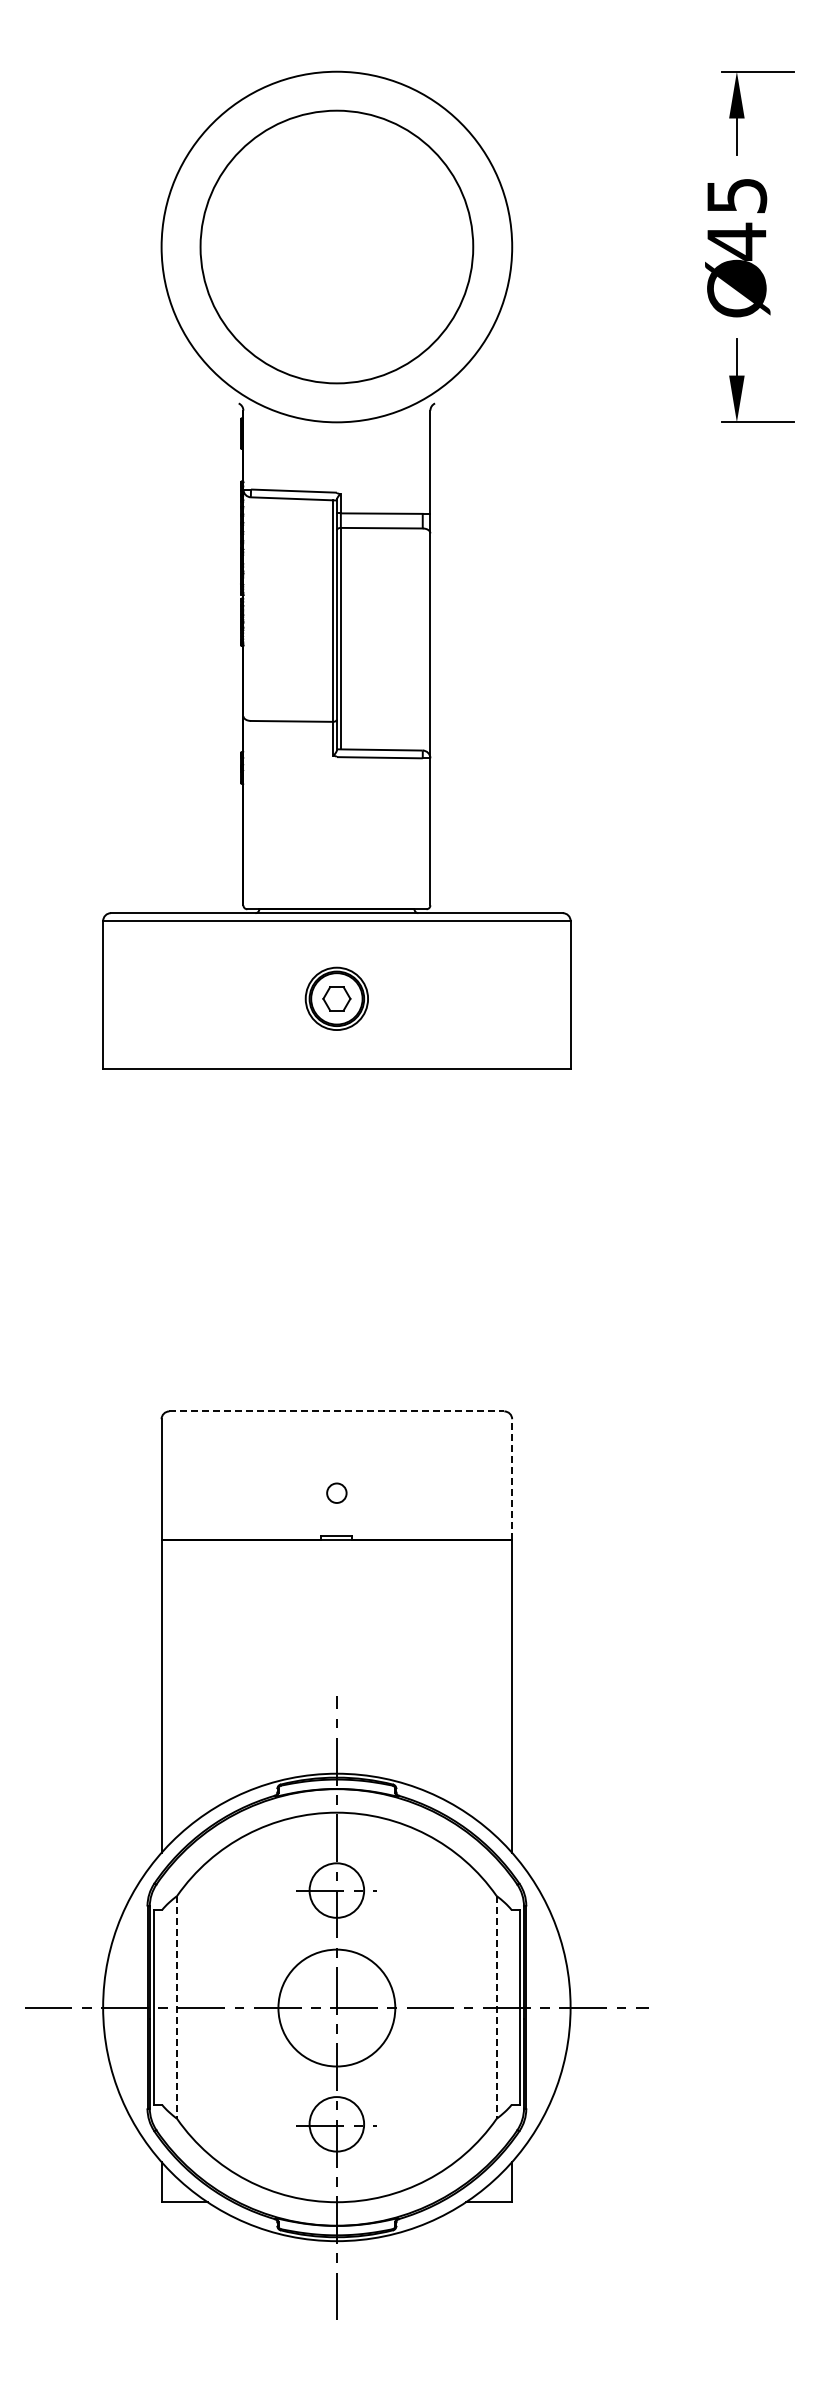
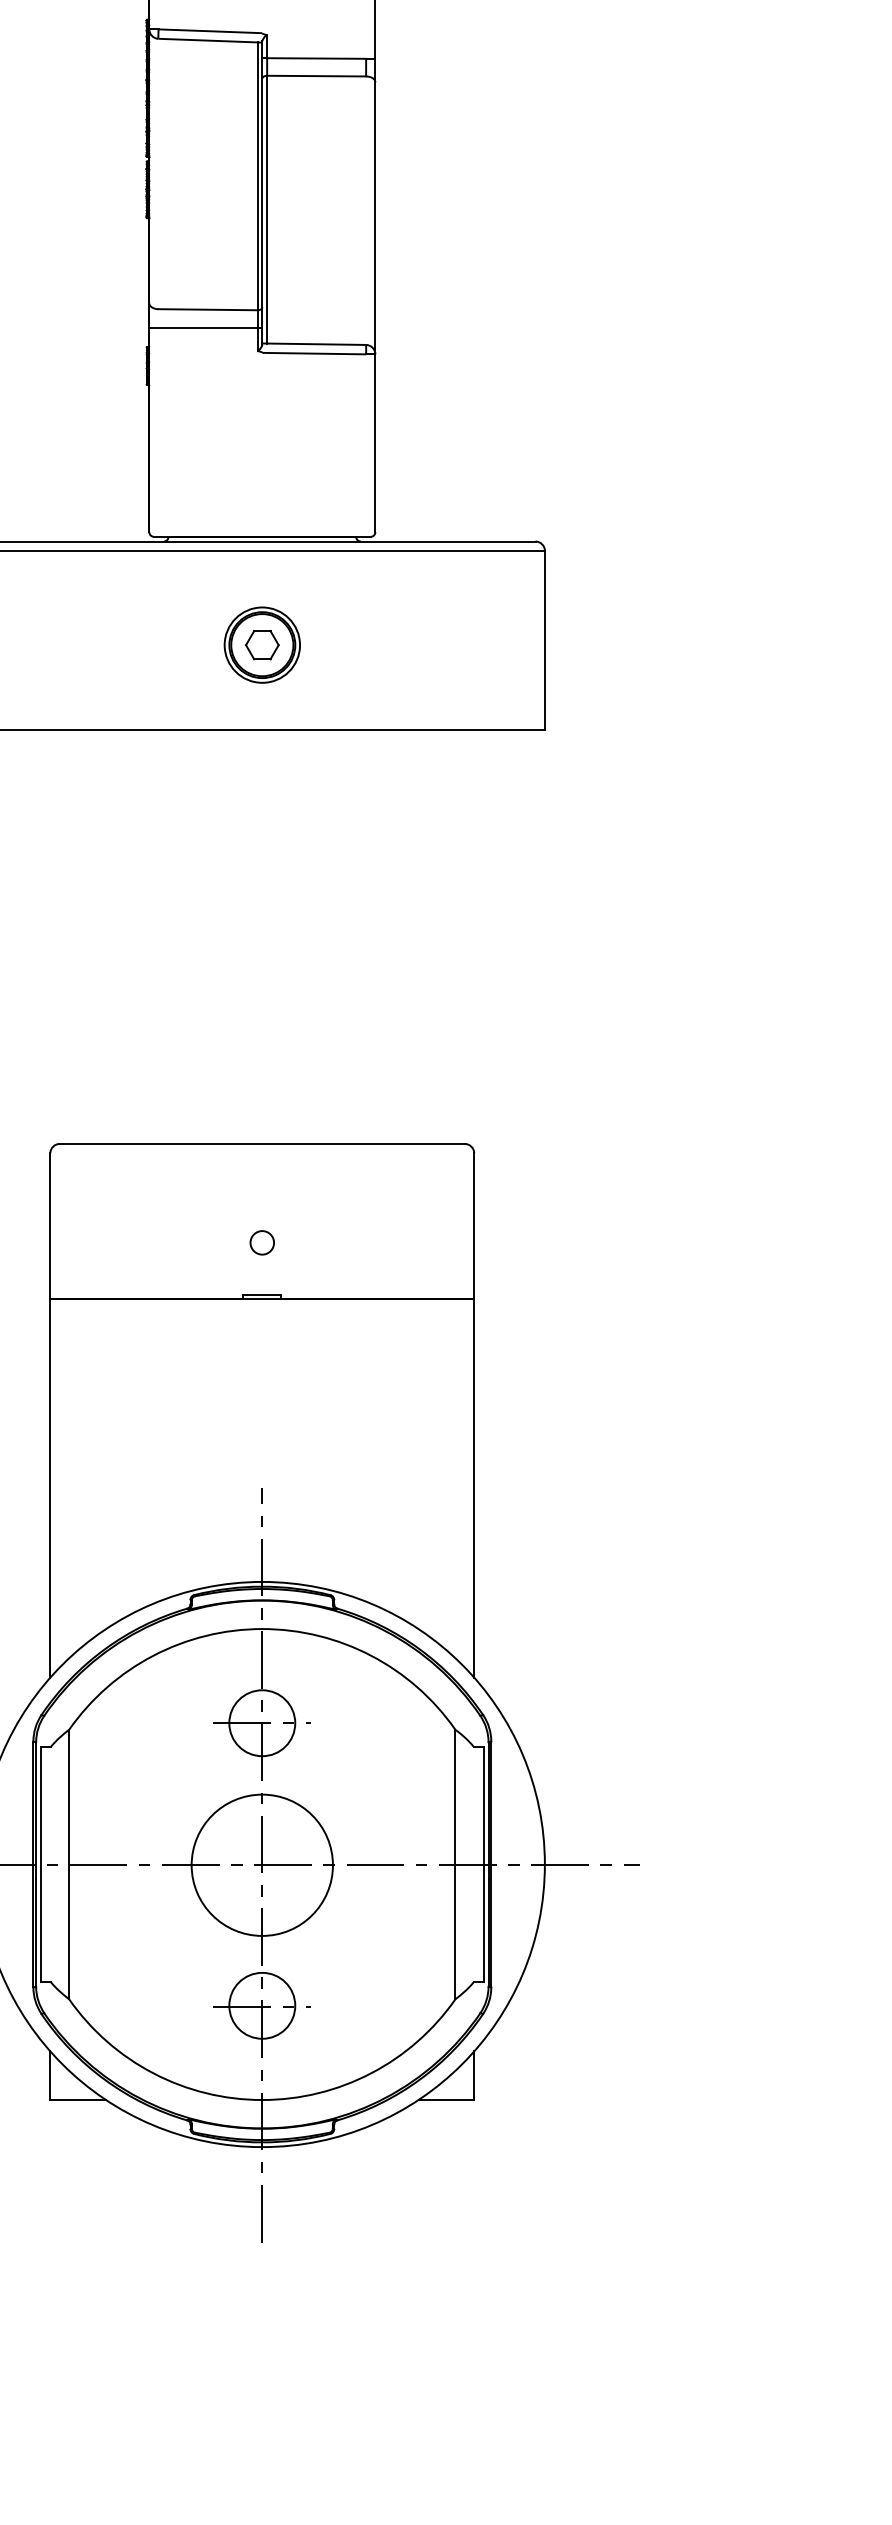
line: (289, 736) -> (205, 327), added
line: (336, 1411) -> (261, 1144), dashed -> solid
line: (512, 1479) -> (474, 1226), dashed -> solid
line: (177, 2007) -> (69, 1864), dashed -> solid
line: (496, 2007) -> (455, 1864), dashed -> solid

